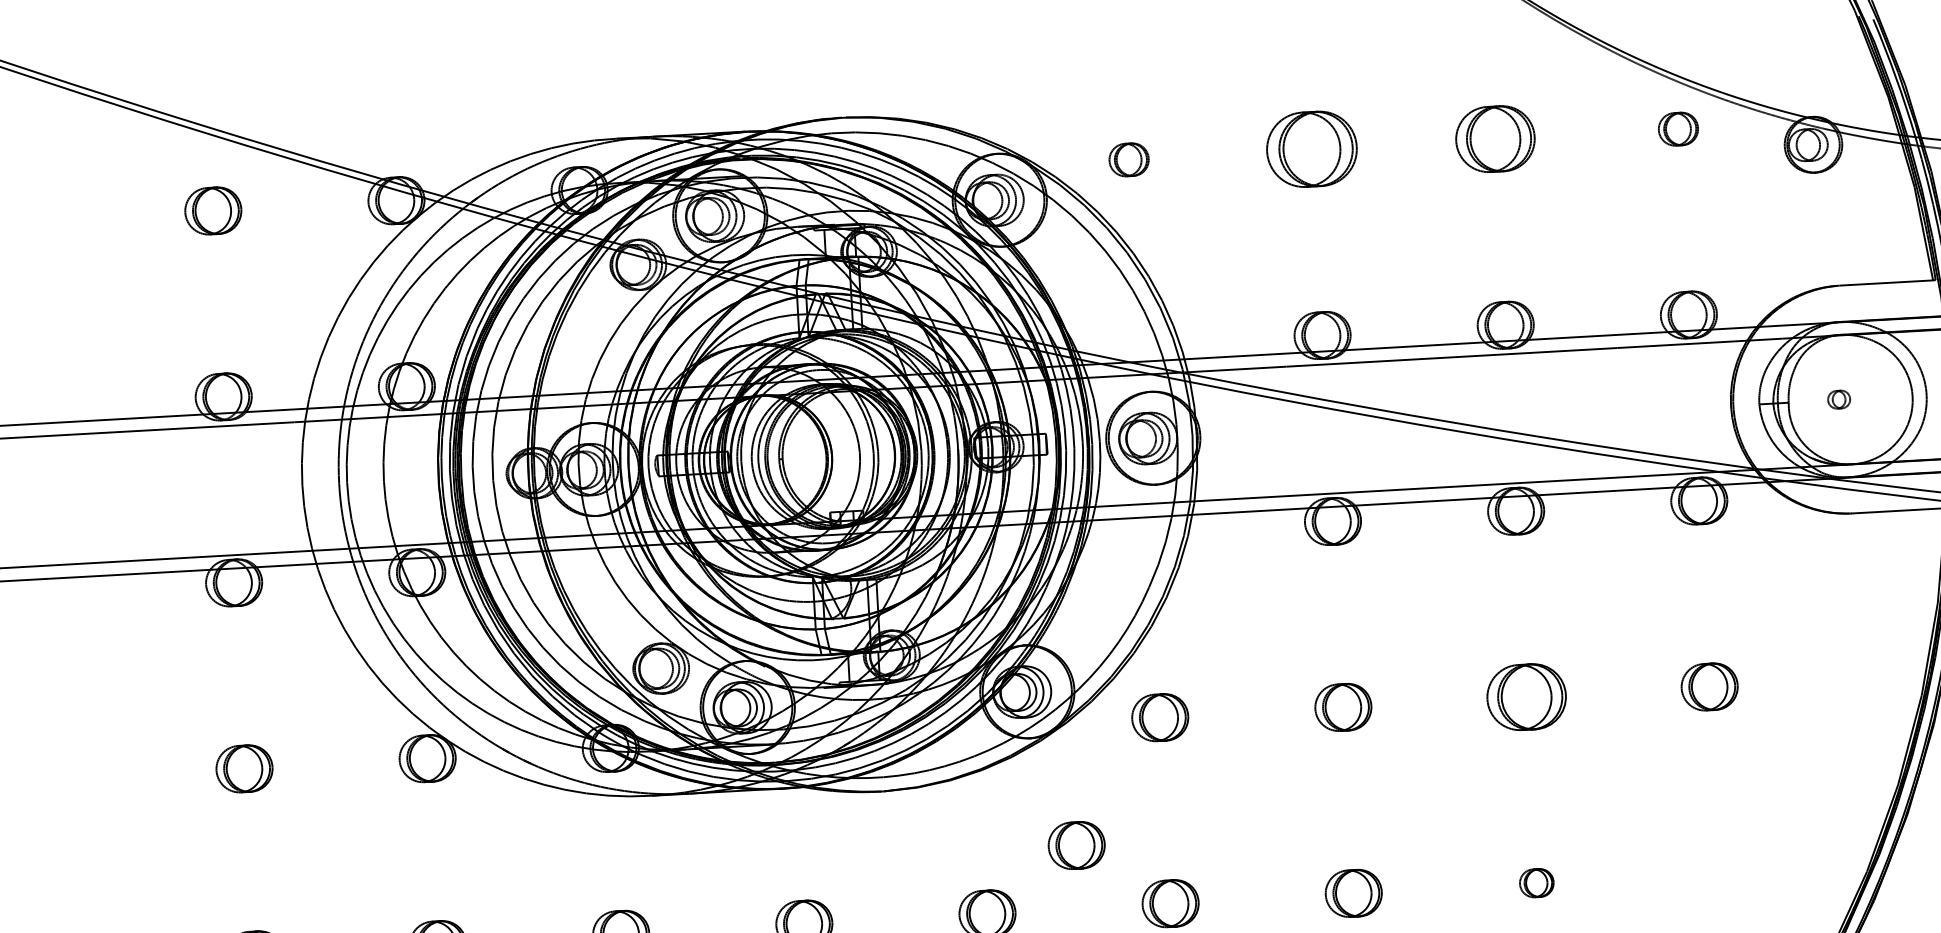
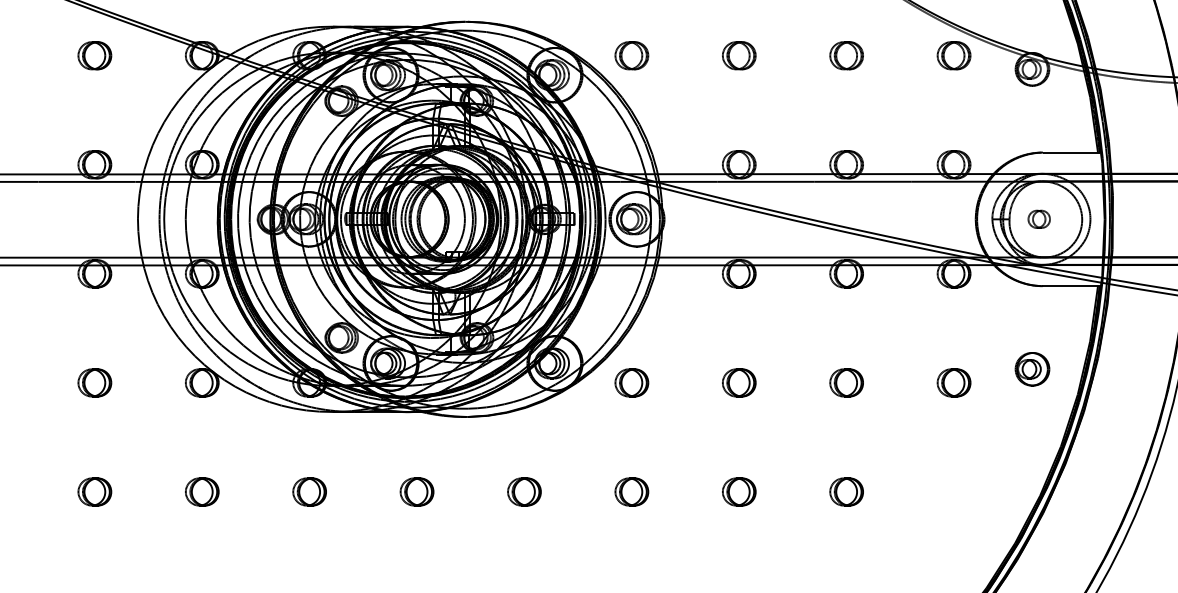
part: (1677, 128) -> (953, 55), size x1.43
part: (1495, 138) -> (846, 55), size x0.71
part: (1312, 149) -> (739, 55), size x0.62
part: (1128, 159) -> (631, 55), size x1.43
part: (1837, 398) -> (1038, 218), size x1.67
part: (1842, 656) -> (1032, 369), added
part: (1526, 696) -> (846, 382), size x0.71
part: (1076, 844) -> (578, 454), removed
part: (1536, 882) -> (846, 491), size x1.67

